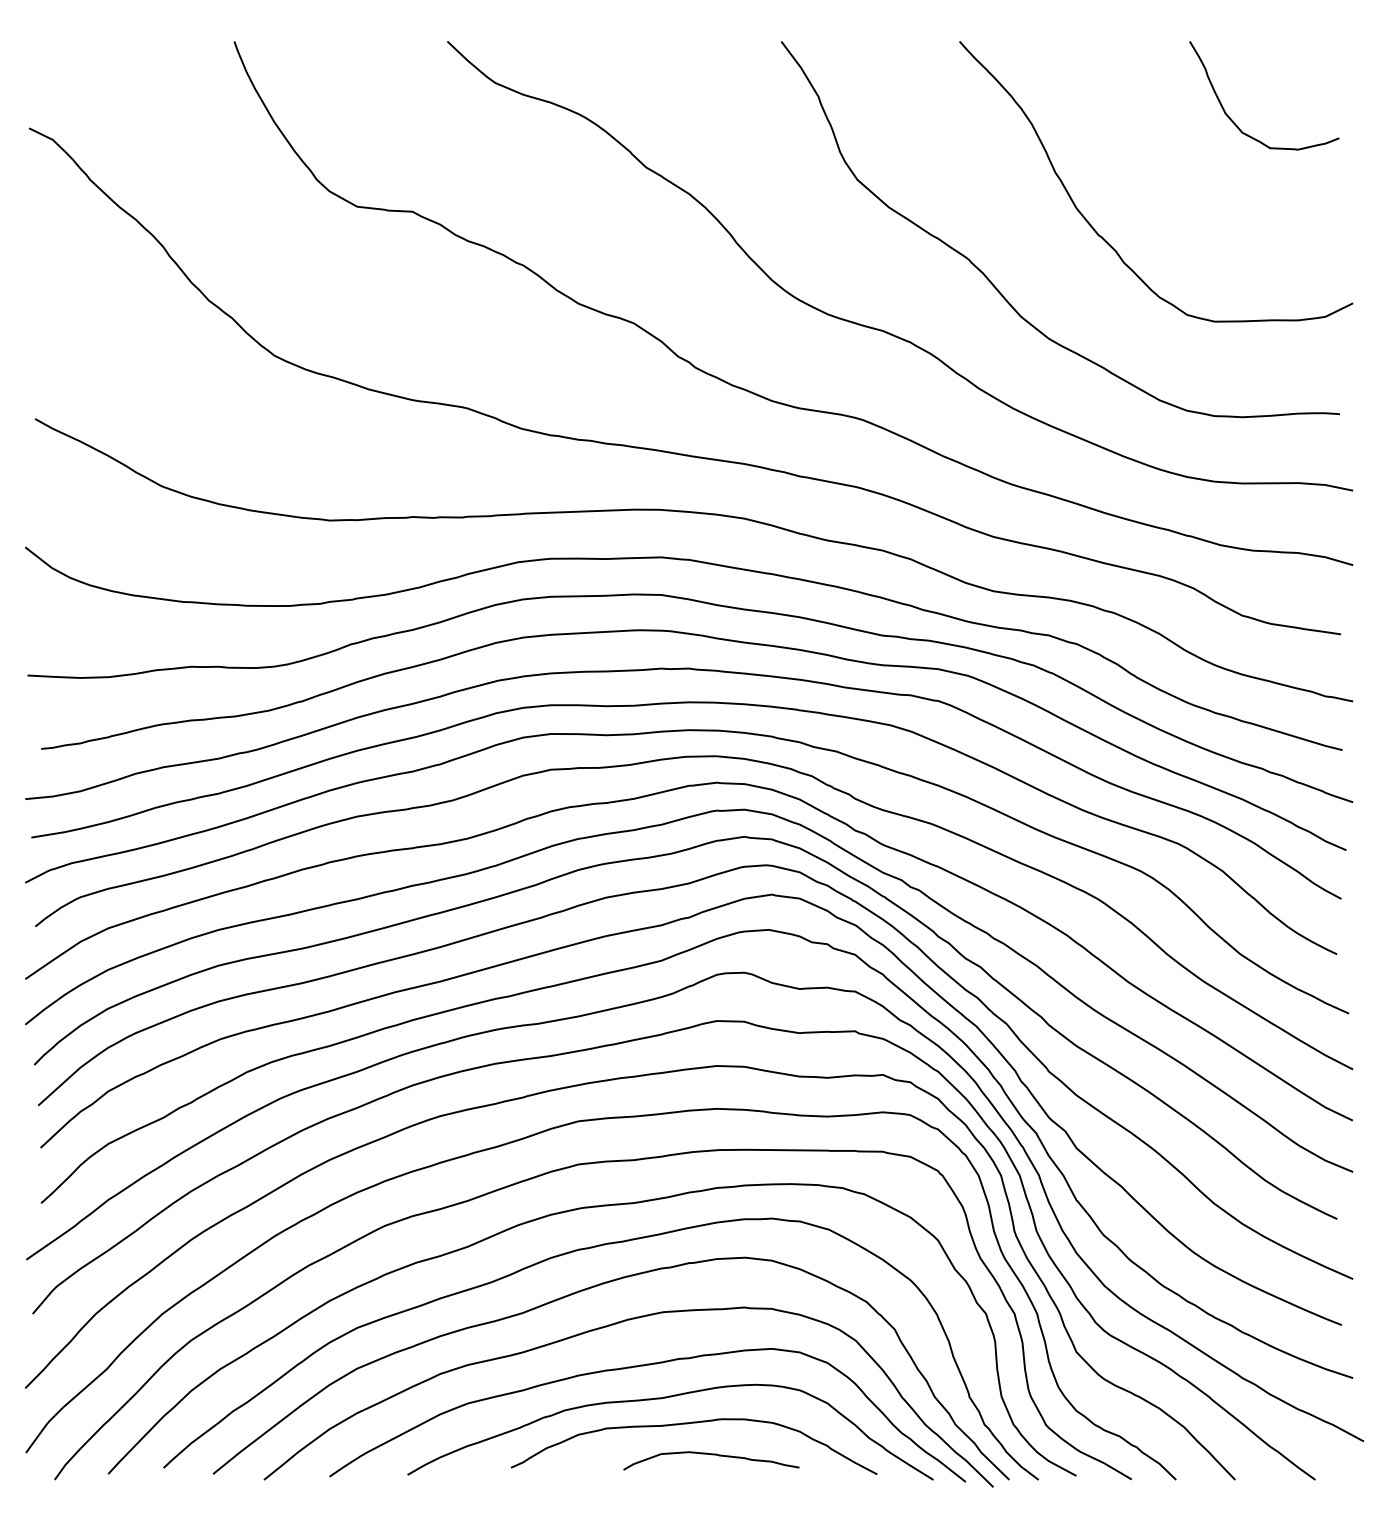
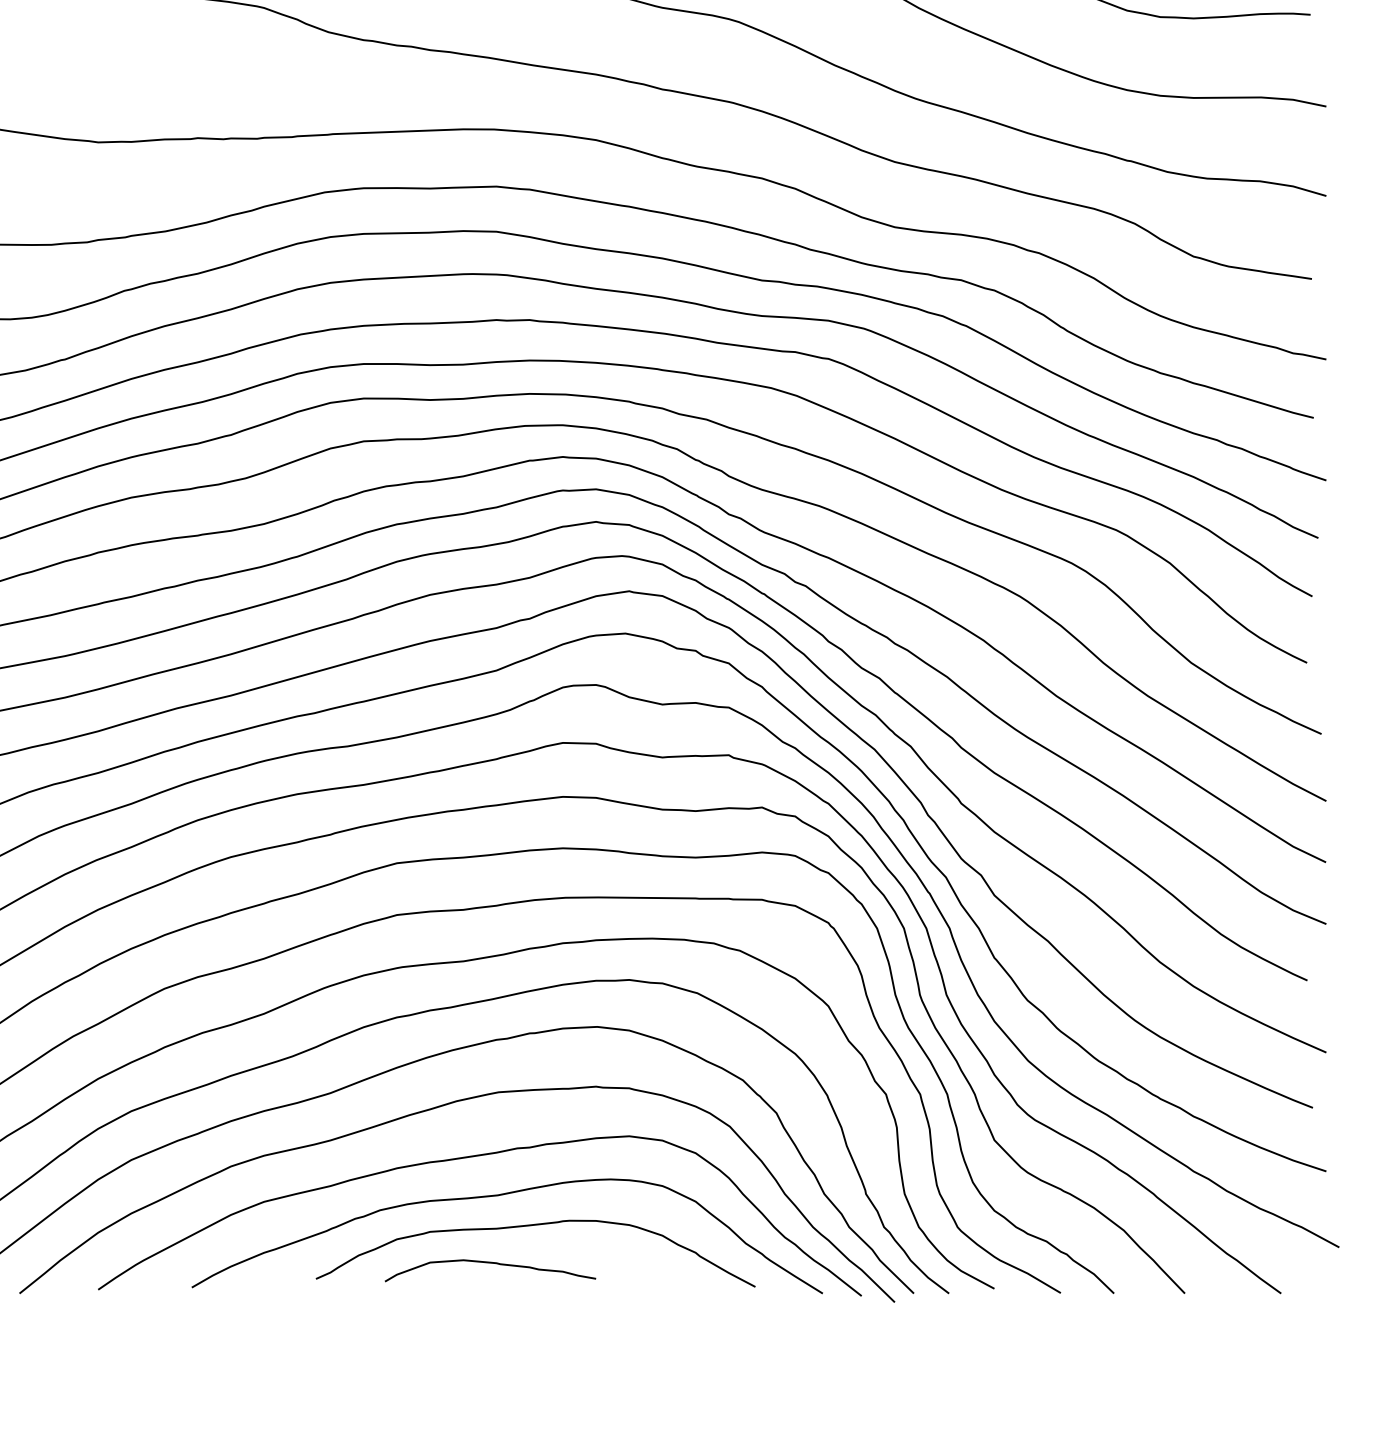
curve: (711, 1455) -> (490, 1264), moved

